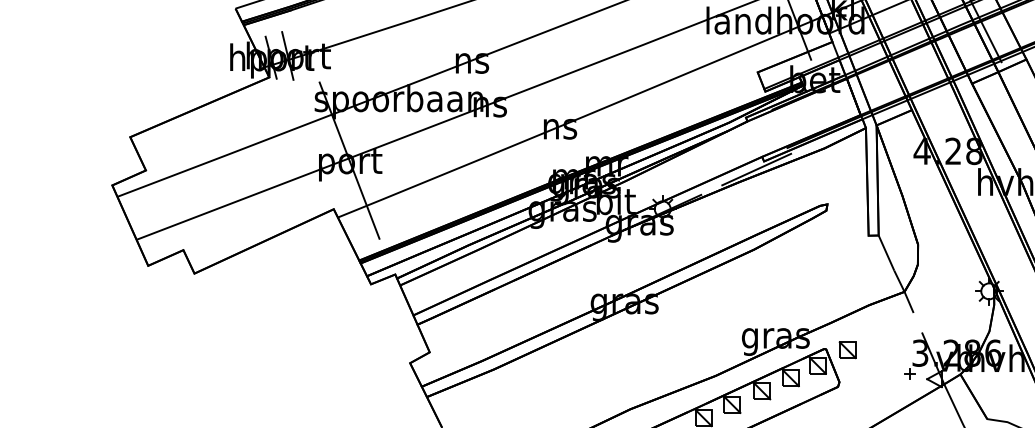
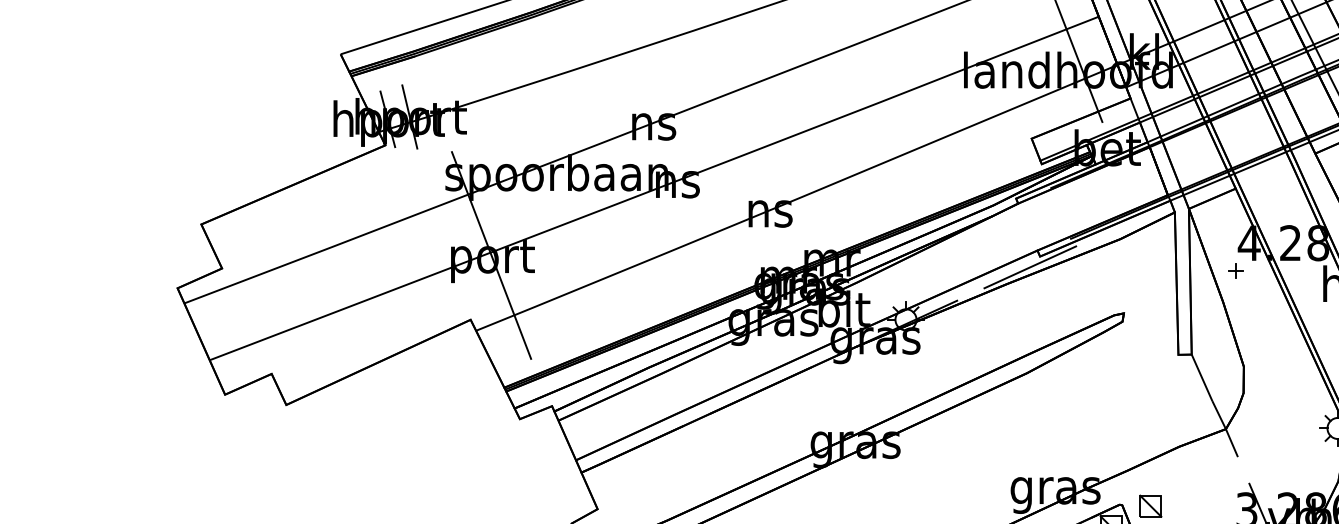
part: (911, 172) -> (1235, 271), added

